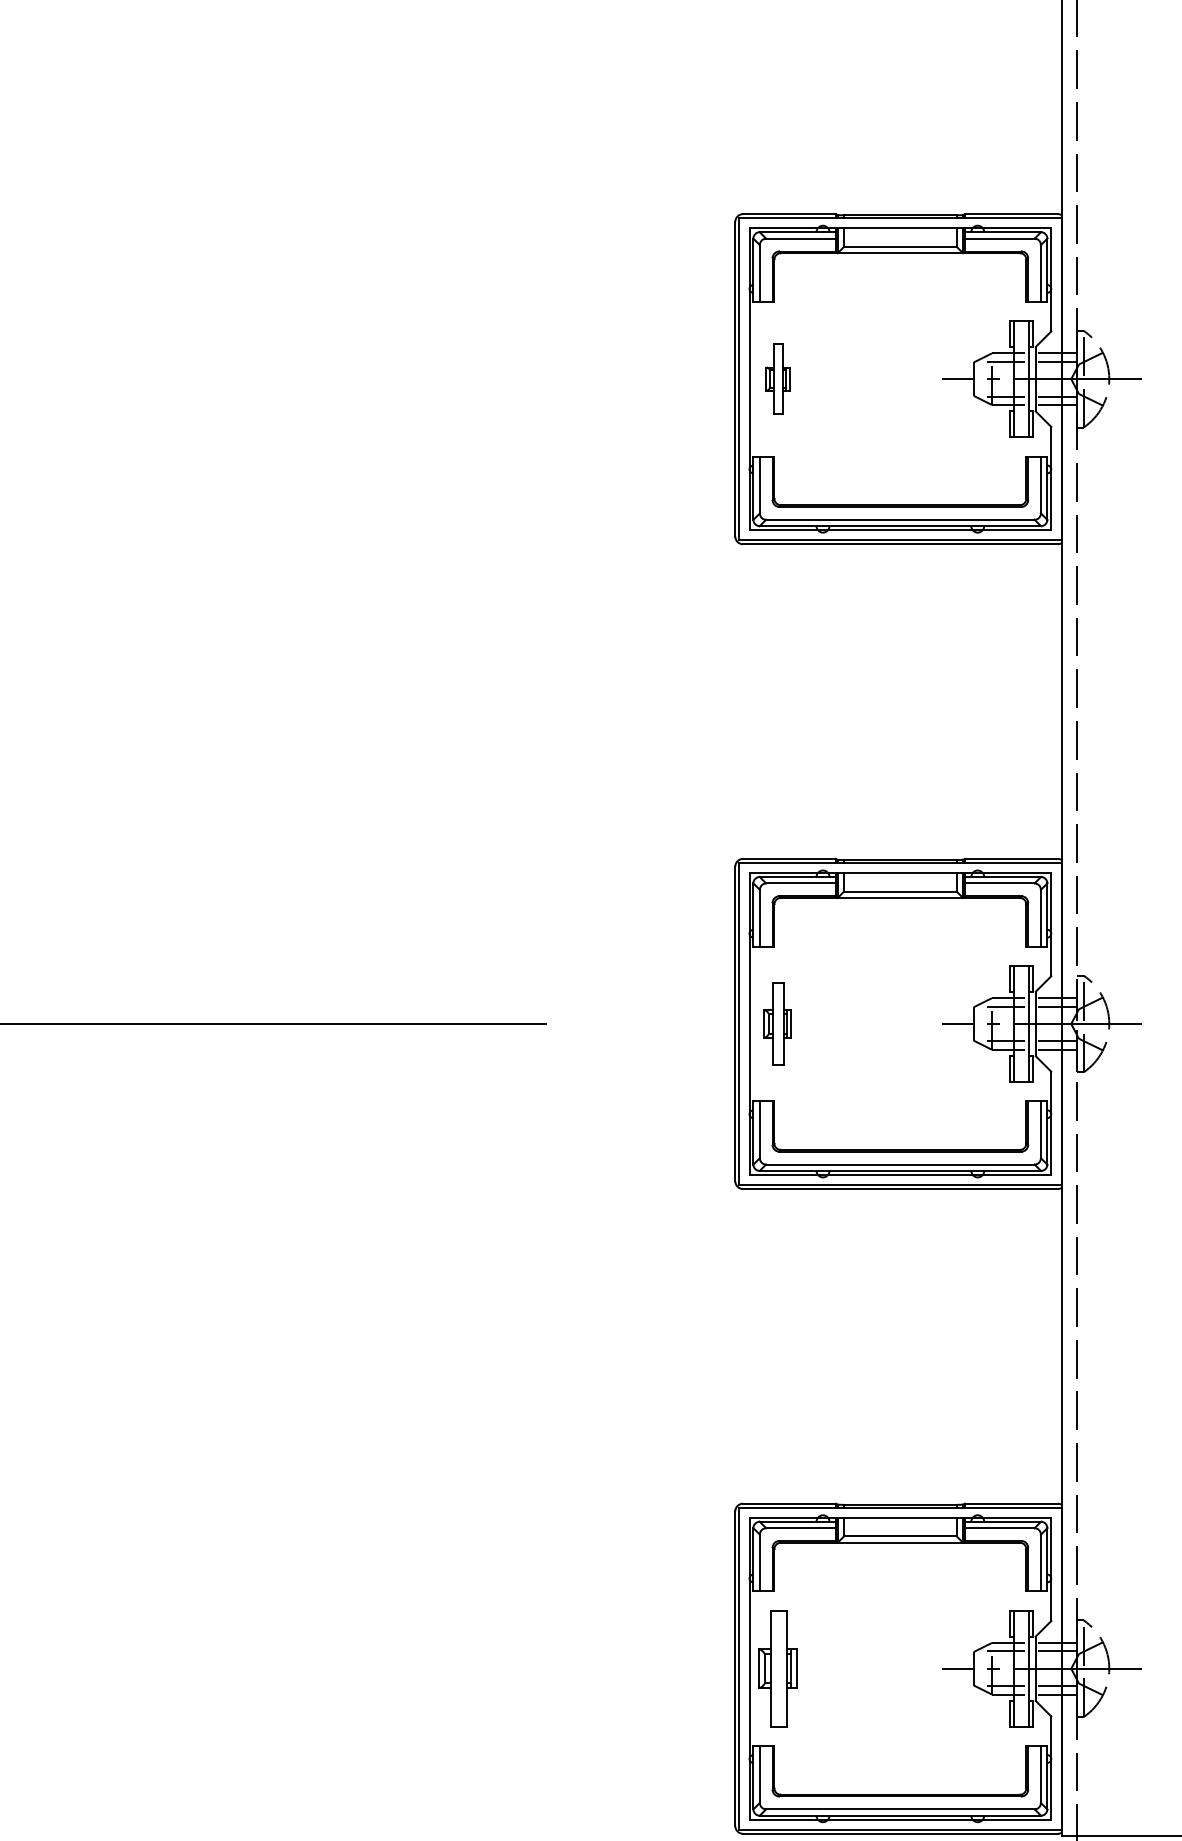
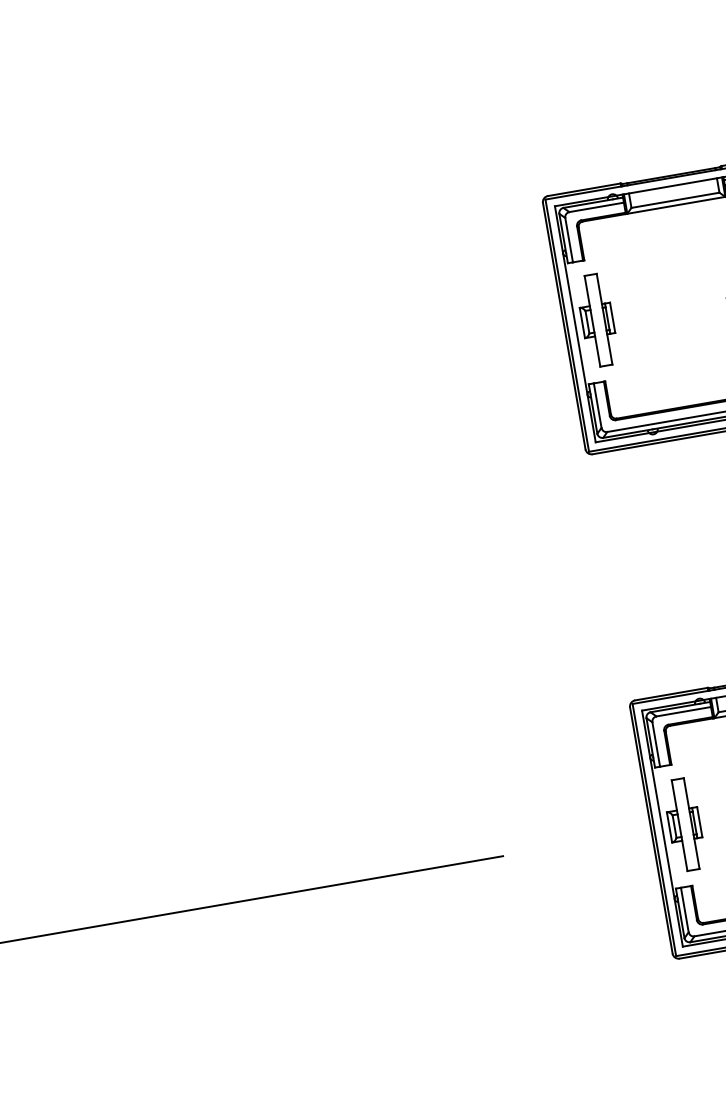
part: (777, 378) -> (597, 319), size x1.67
part: (777, 1023) -> (684, 824), size x1.43

